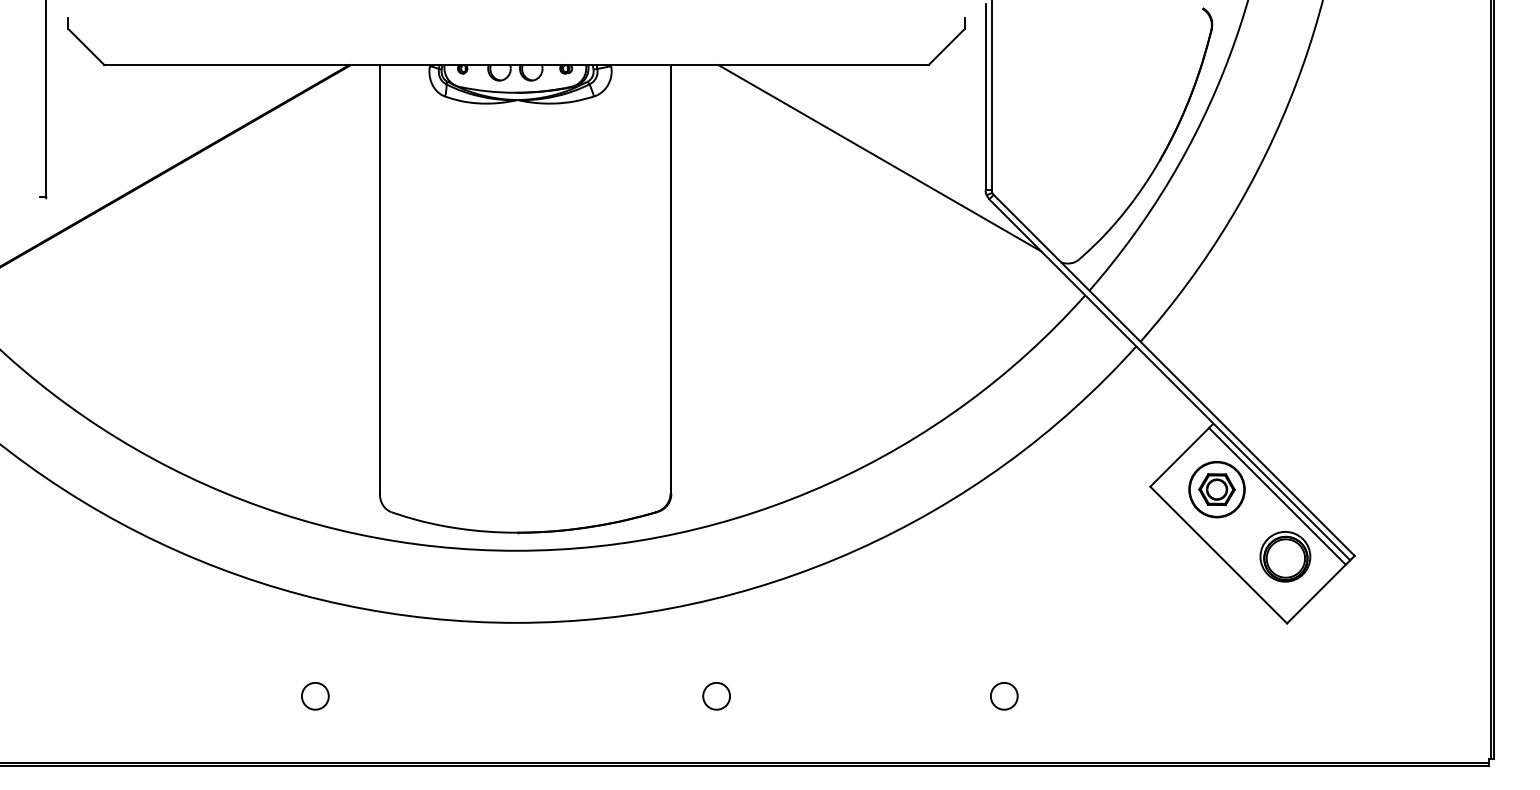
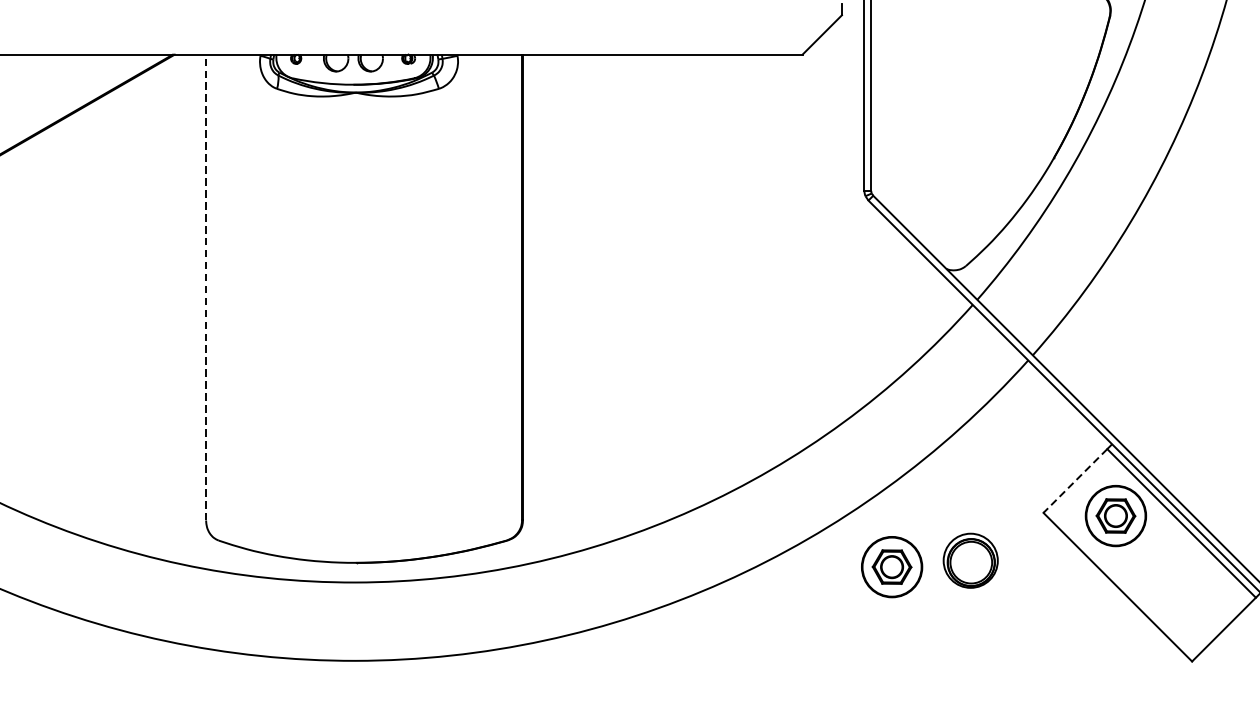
line: (879, 158) -> (749, 156), removed
line: (379, 278) -> (205, 286), solid -> dashed
line: (1179, 457) -> (1075, 481), solid -> dashed
part: (1010, 536) -> (891, 566), added
part: (1285, 556) -> (970, 560), moved

